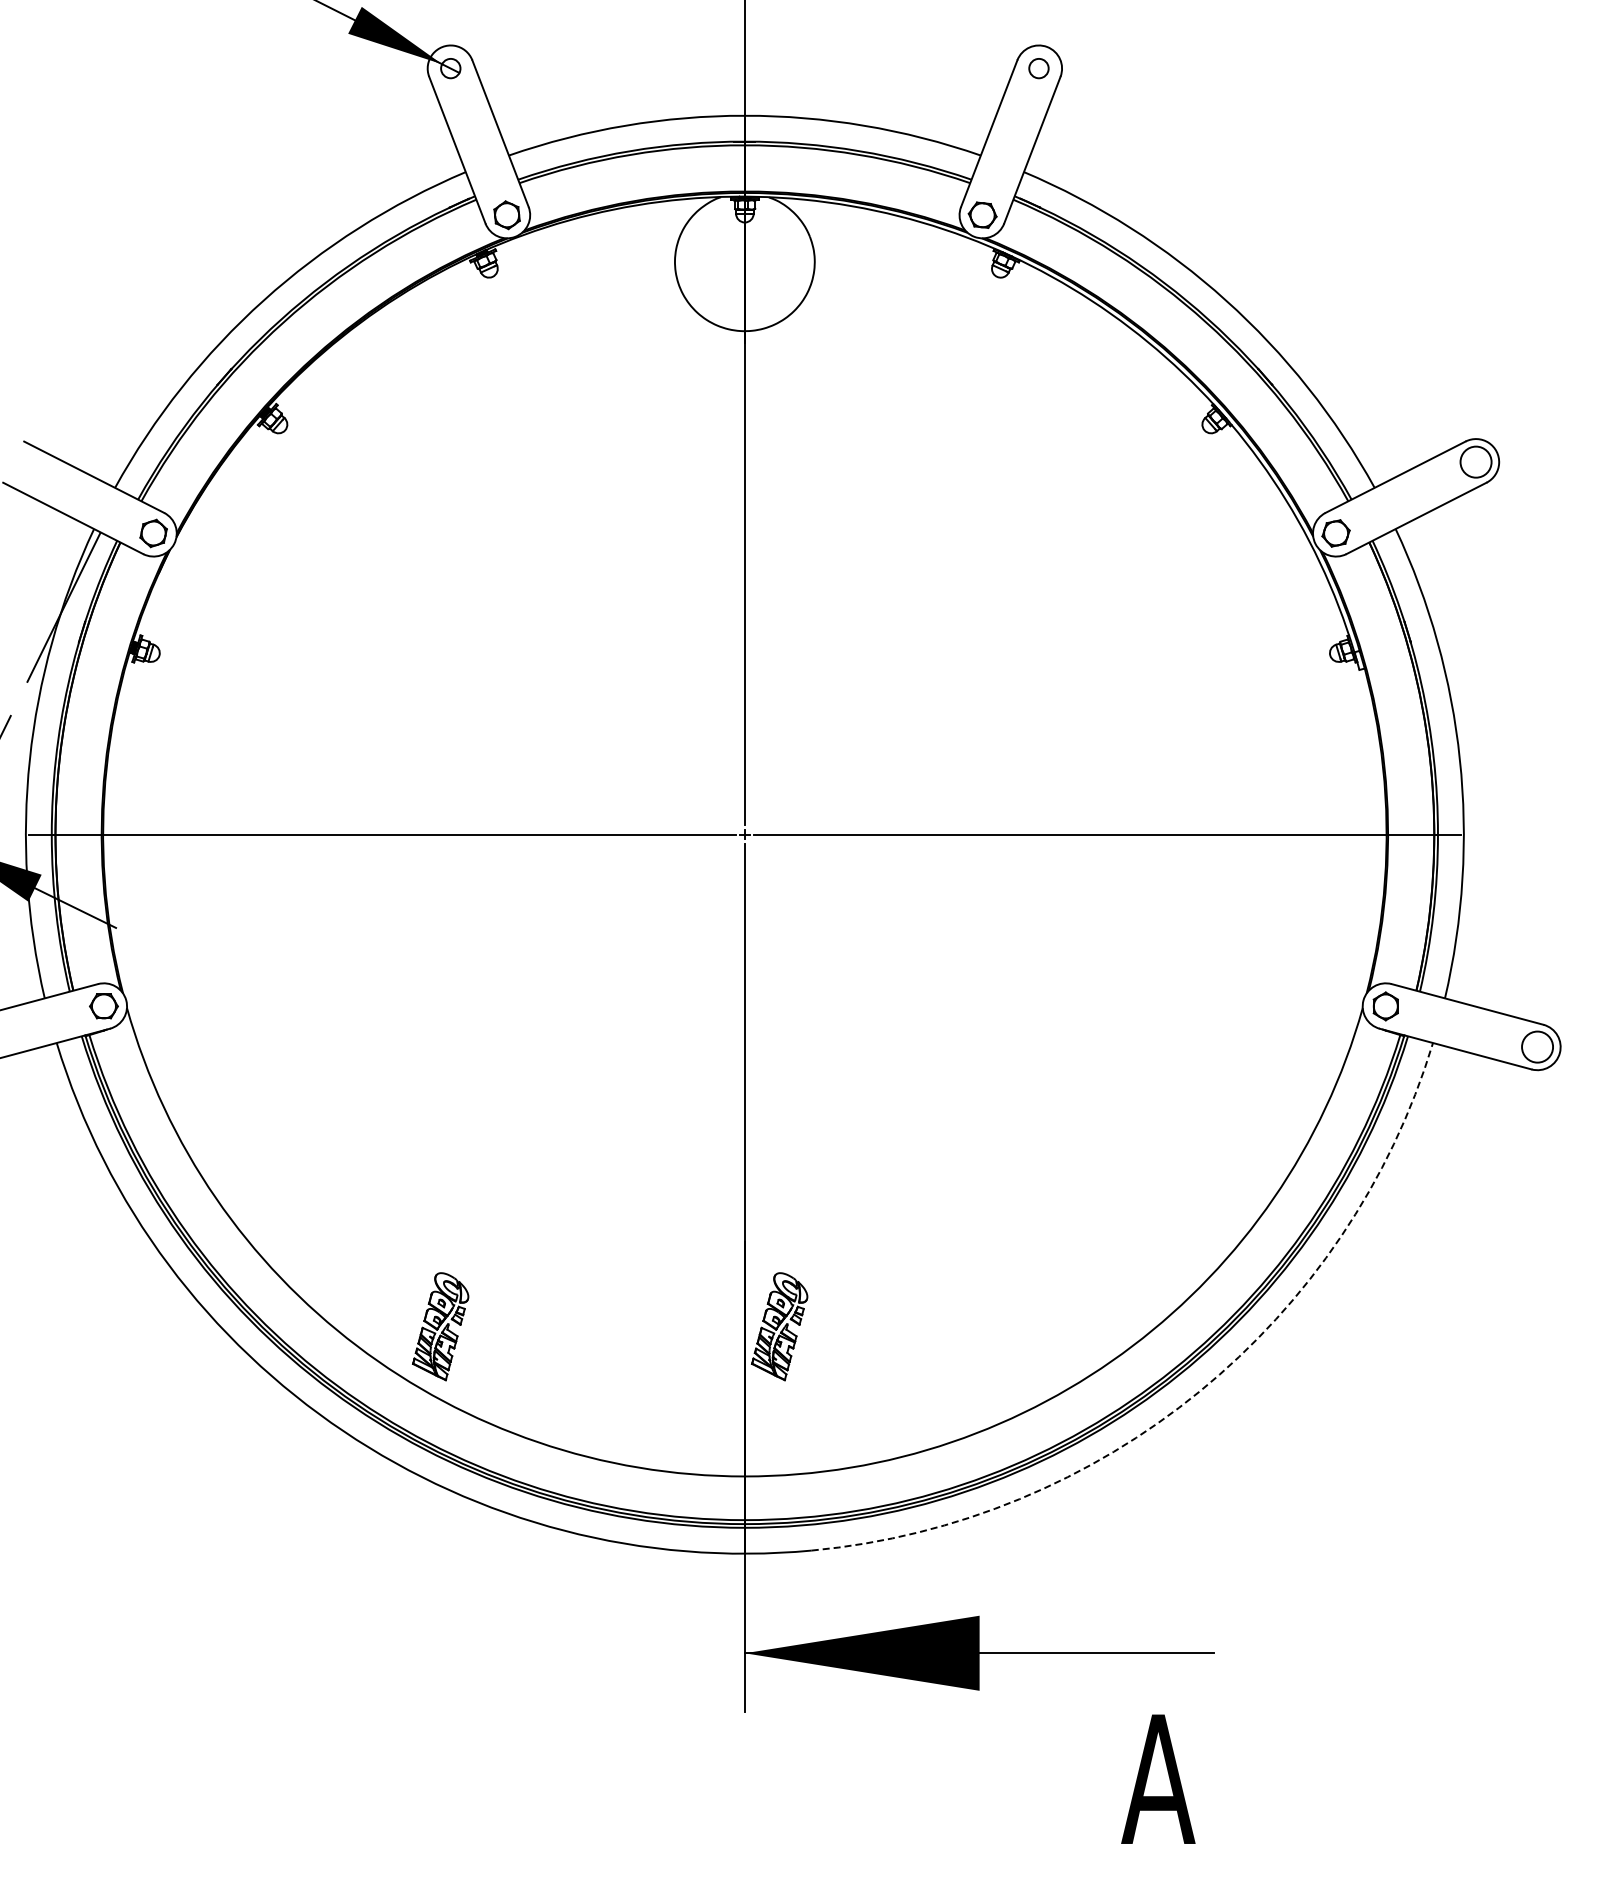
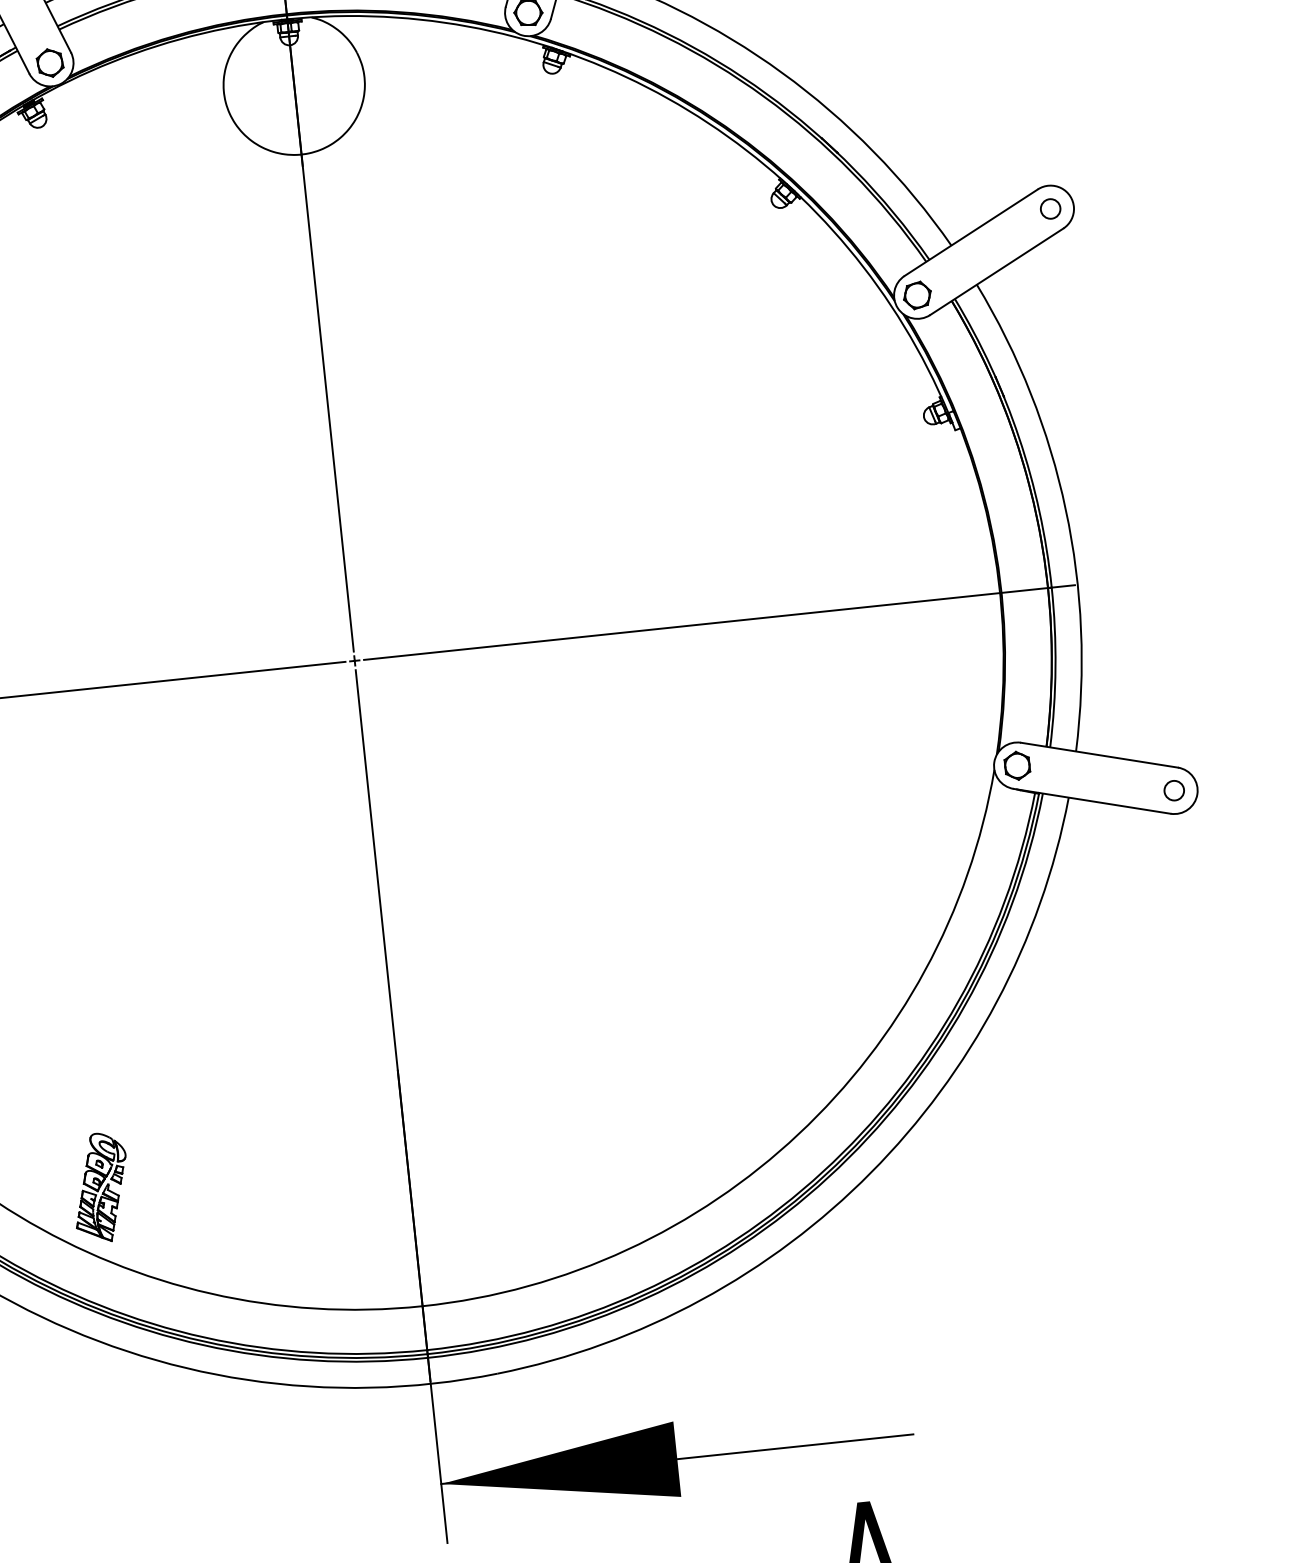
circle: (1475, 461) -> (1050, 208), size x0.62
circle: (1537, 1046) -> (1174, 790), size x0.62
part: (779, 1326) -> (441, 1151), removed
arc: (1199, 1391) -> (870, 1172), dashed -> solid

